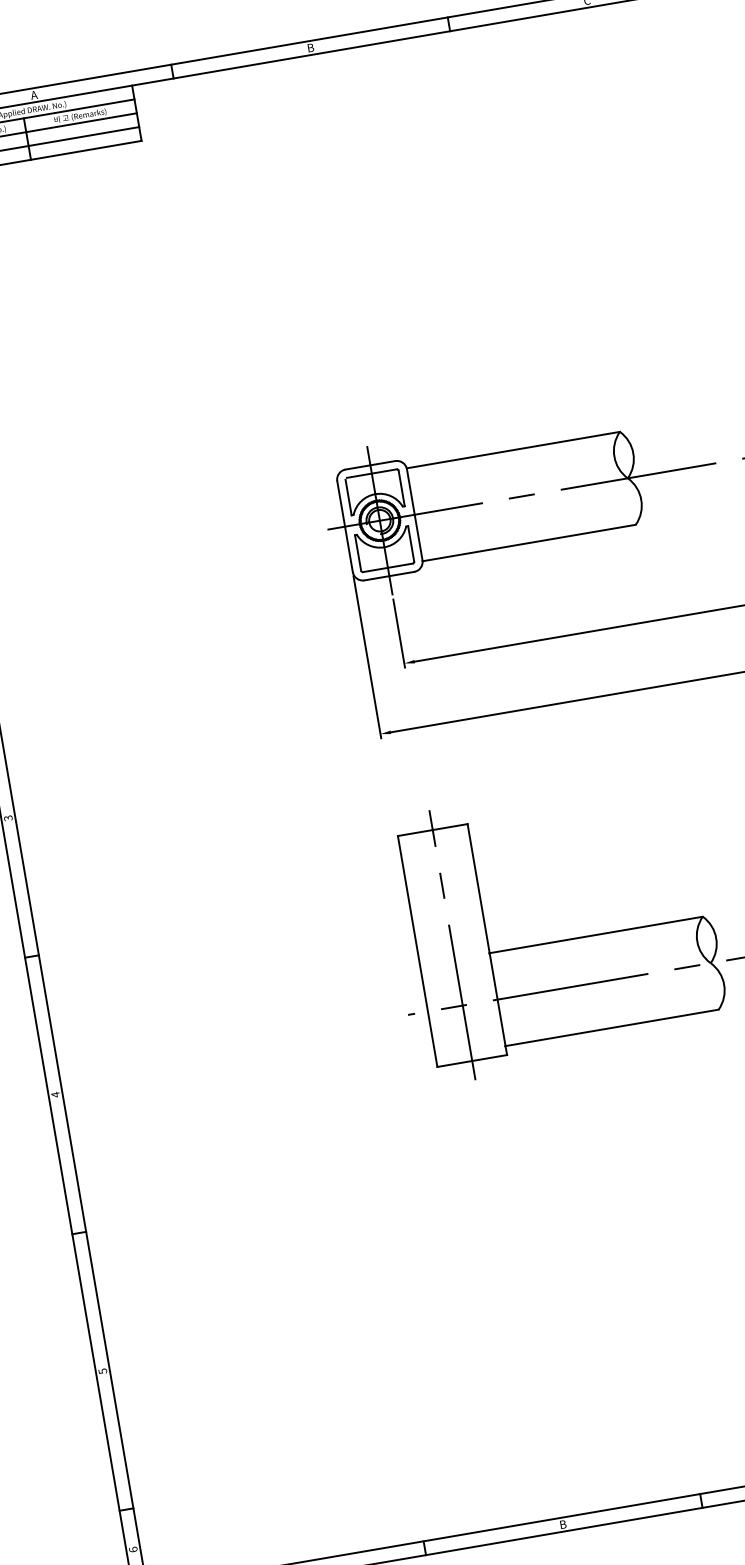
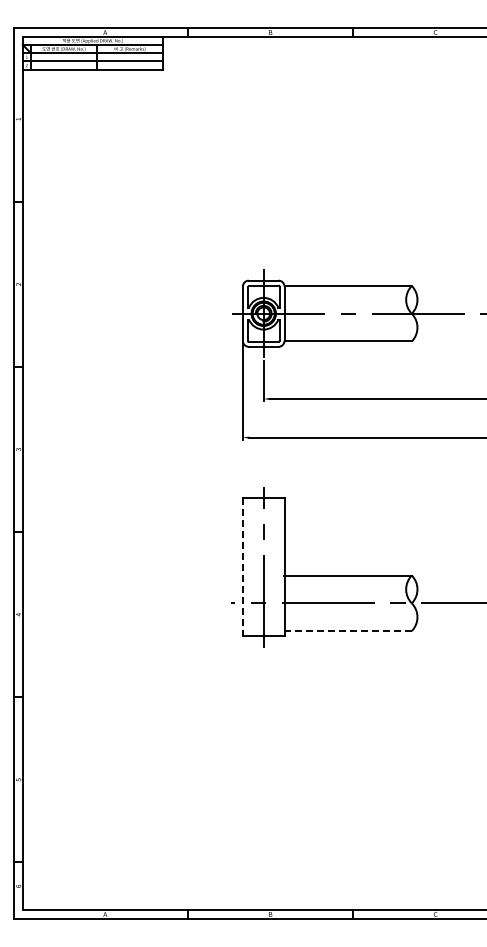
line: (416, 951) -> (242, 567), solid -> dashed
line: (612, 1028) -> (348, 631), solid -> dashed

